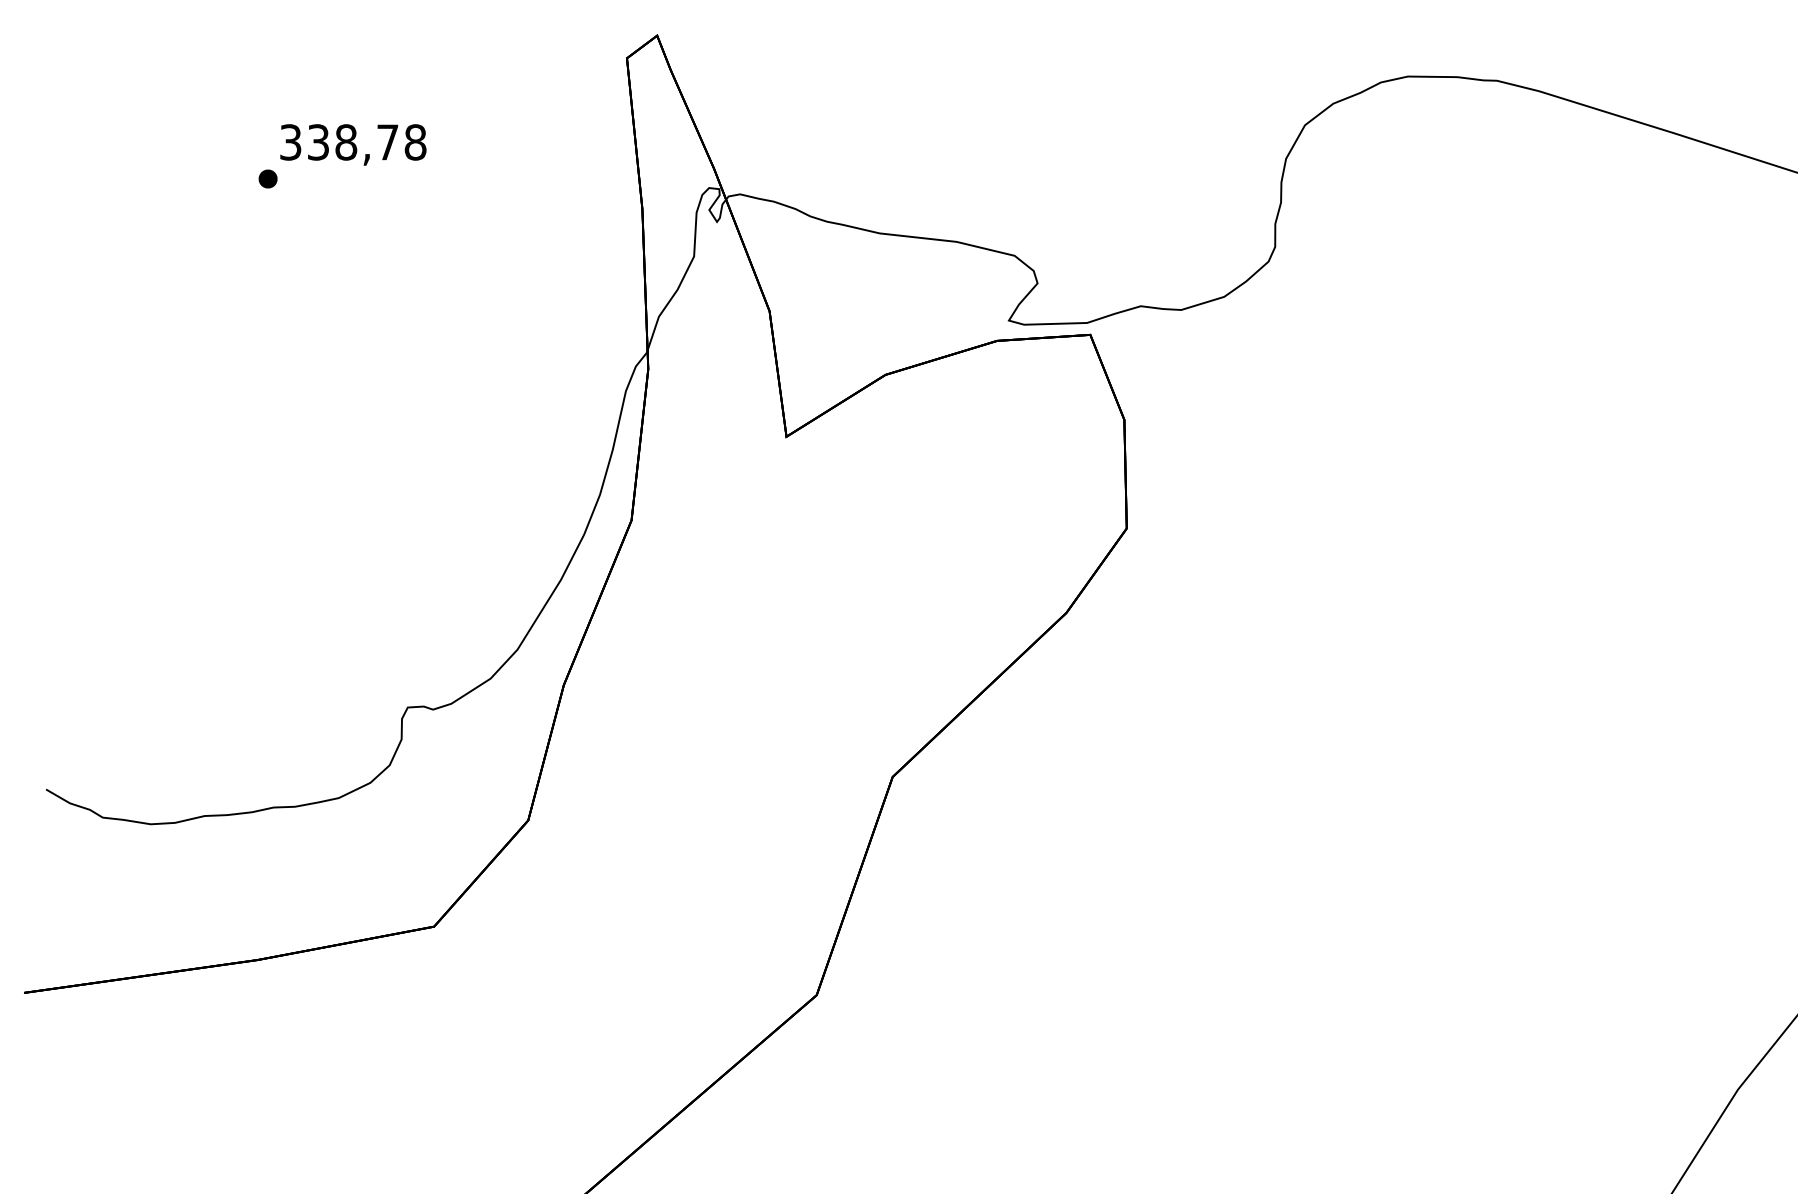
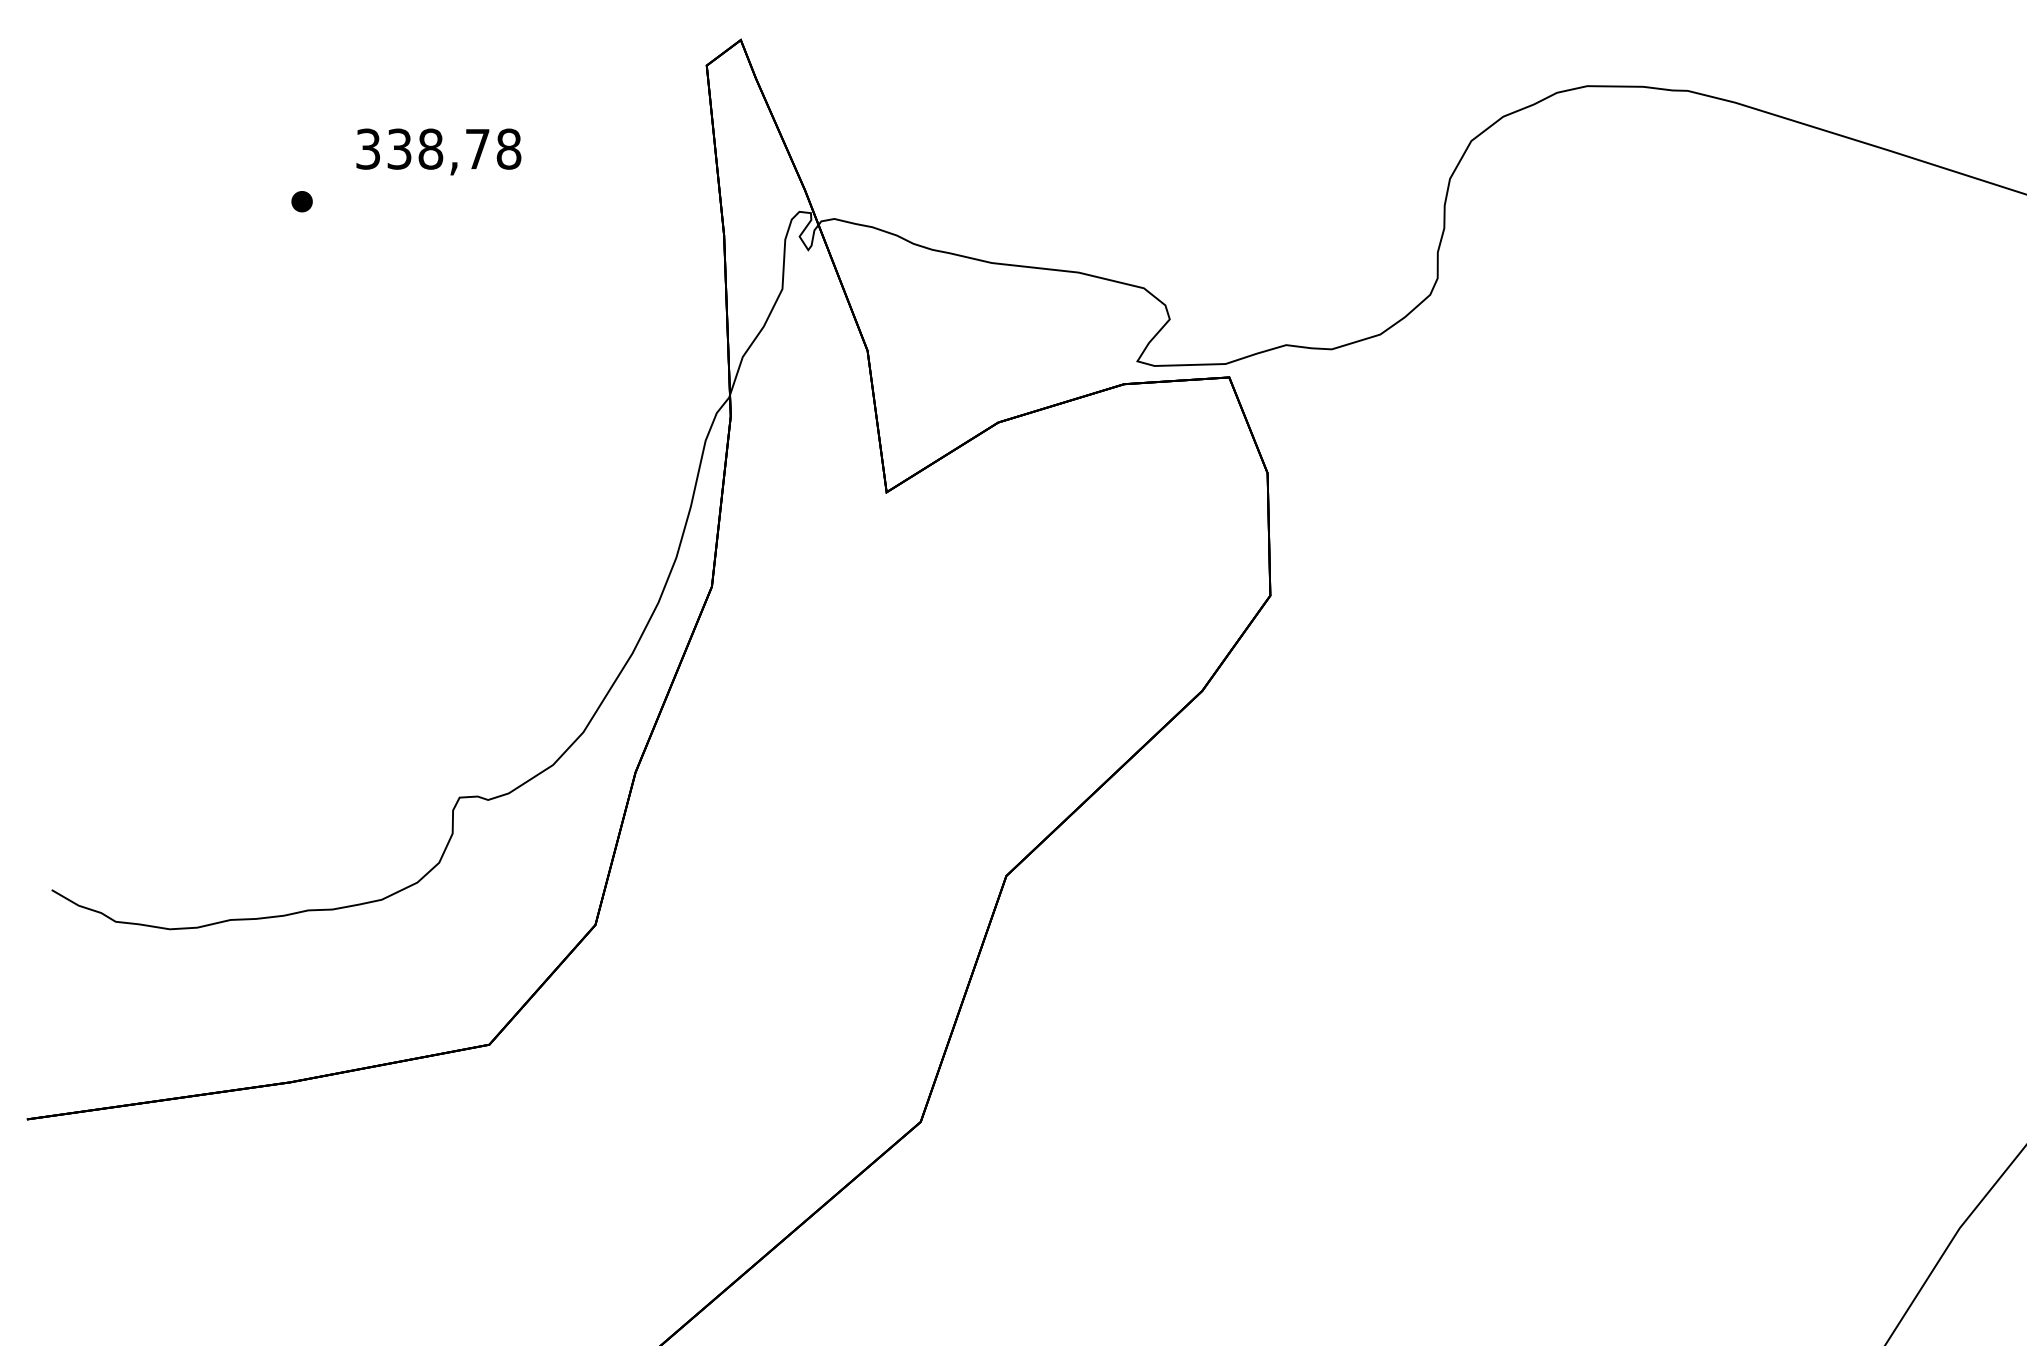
text: (353, 144) -> (438, 151), moved

